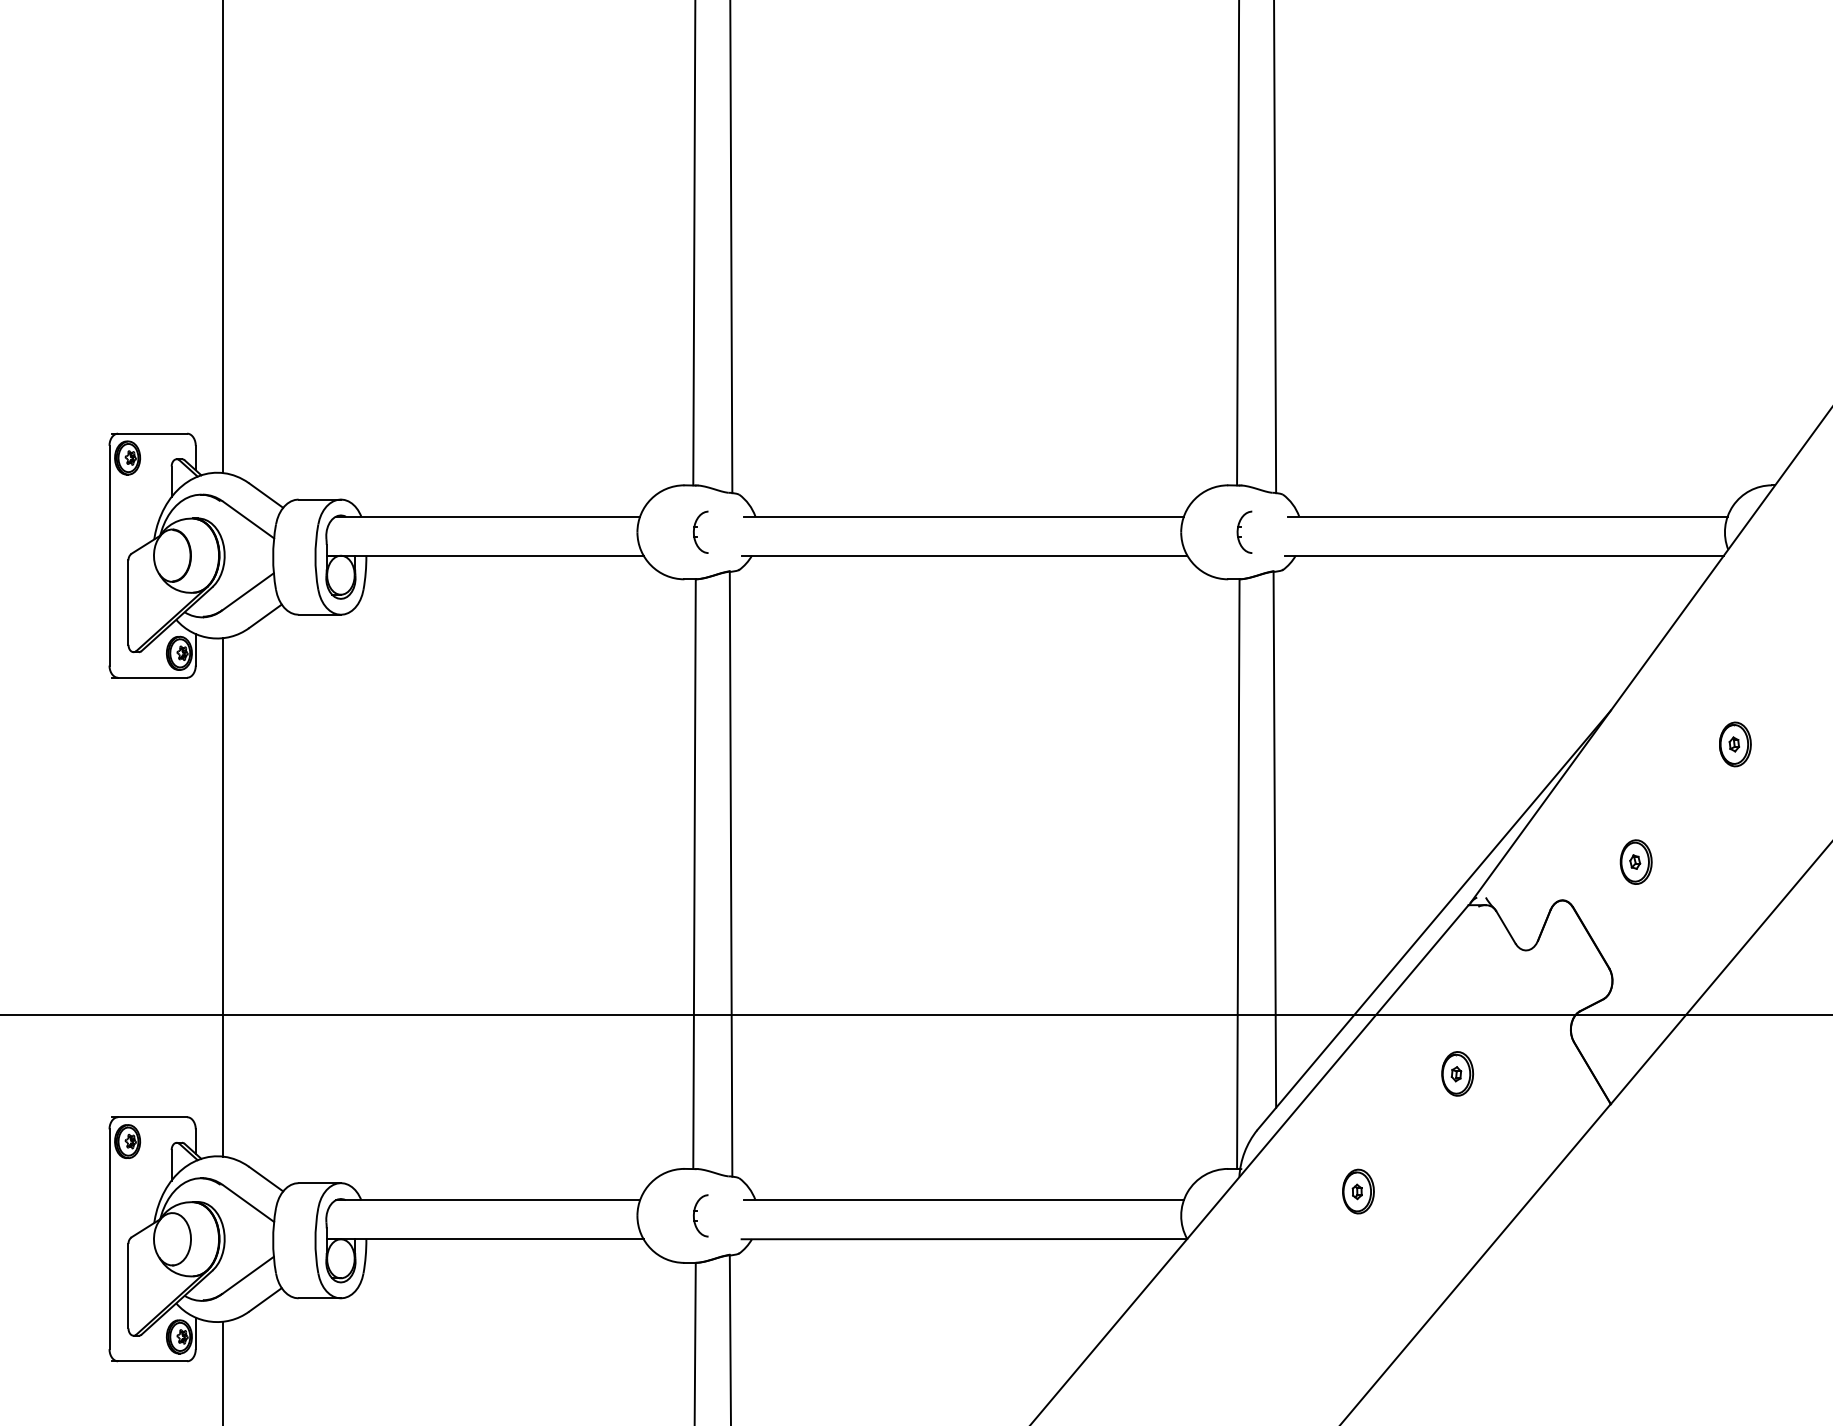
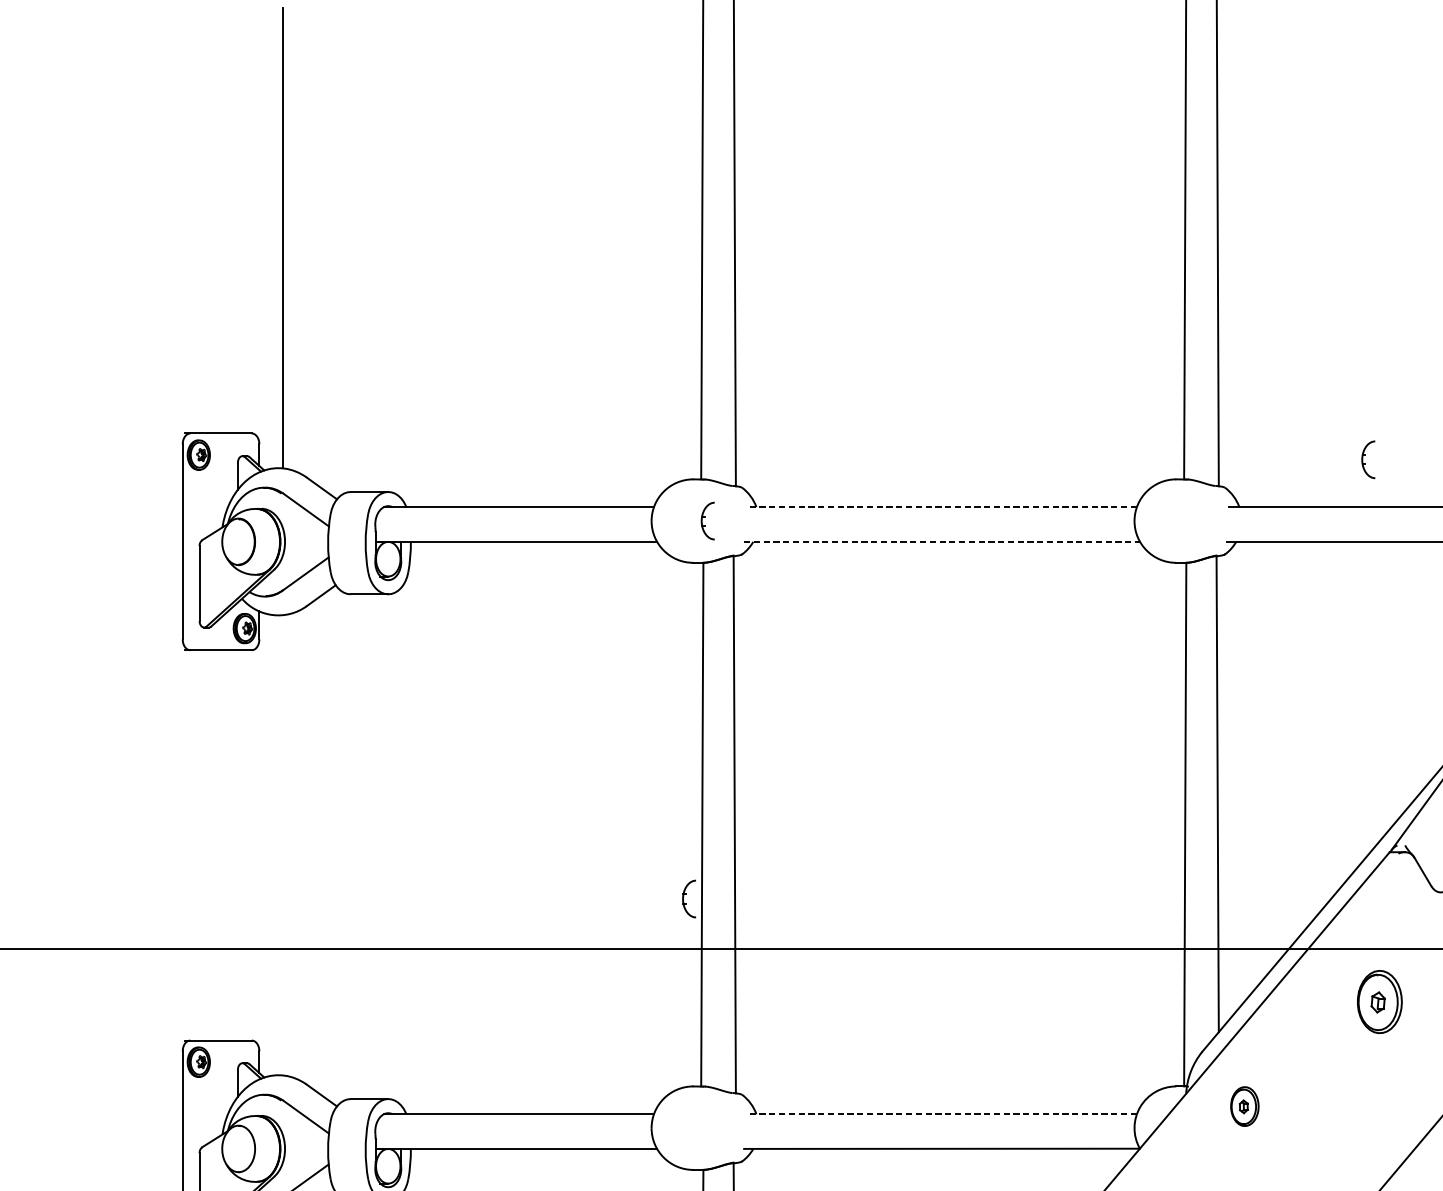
line: (963, 516) -> (941, 507), solid -> dashed
part: (1244, 531) -> (1368, 459), moved
line: (964, 555) -> (942, 541), solid -> dashed
line: (222, 897) -> (283, 845), removed
part: (1457, 1073) -> (1379, 1001), size x1.6
part: (1358, 1191) -> (1244, 1106), moved
line: (963, 1200) -> (941, 1114), solid -> dashed
part: (700, 1215) -> (688, 898), moved

